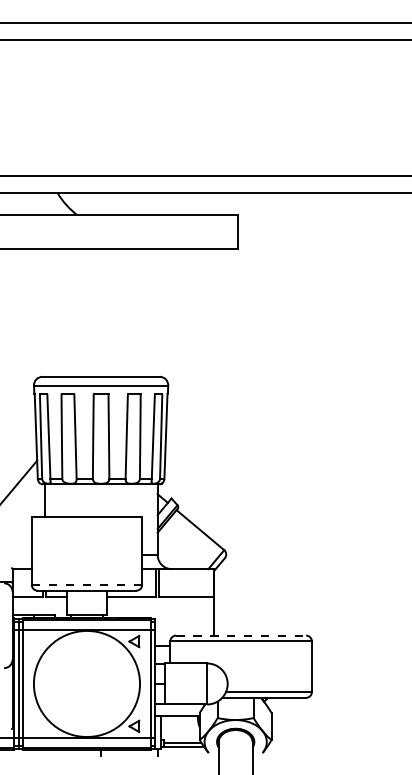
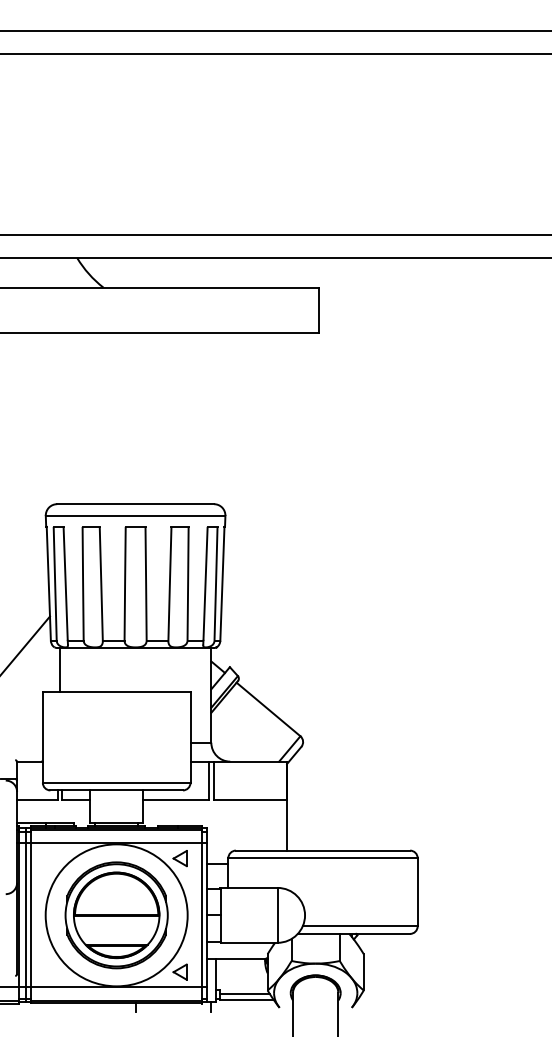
line: (86, 584) -> (116, 782), dashed -> solid
line: (241, 635) -> (323, 850), dashed -> solid
part: (86, 683) -> (116, 914), added

